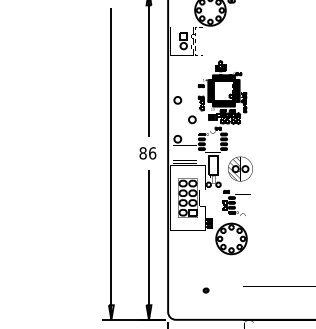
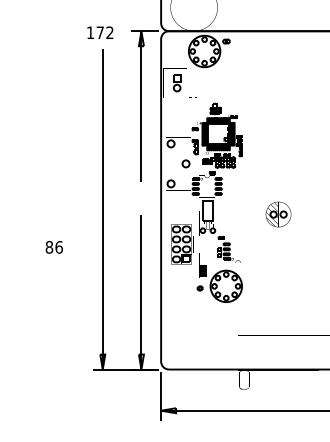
text: (147, 153) -> (53, 247), moved
part: (240, 169) -> (278, 214), moved
part: (205, 290) -> (199, 288), moved

